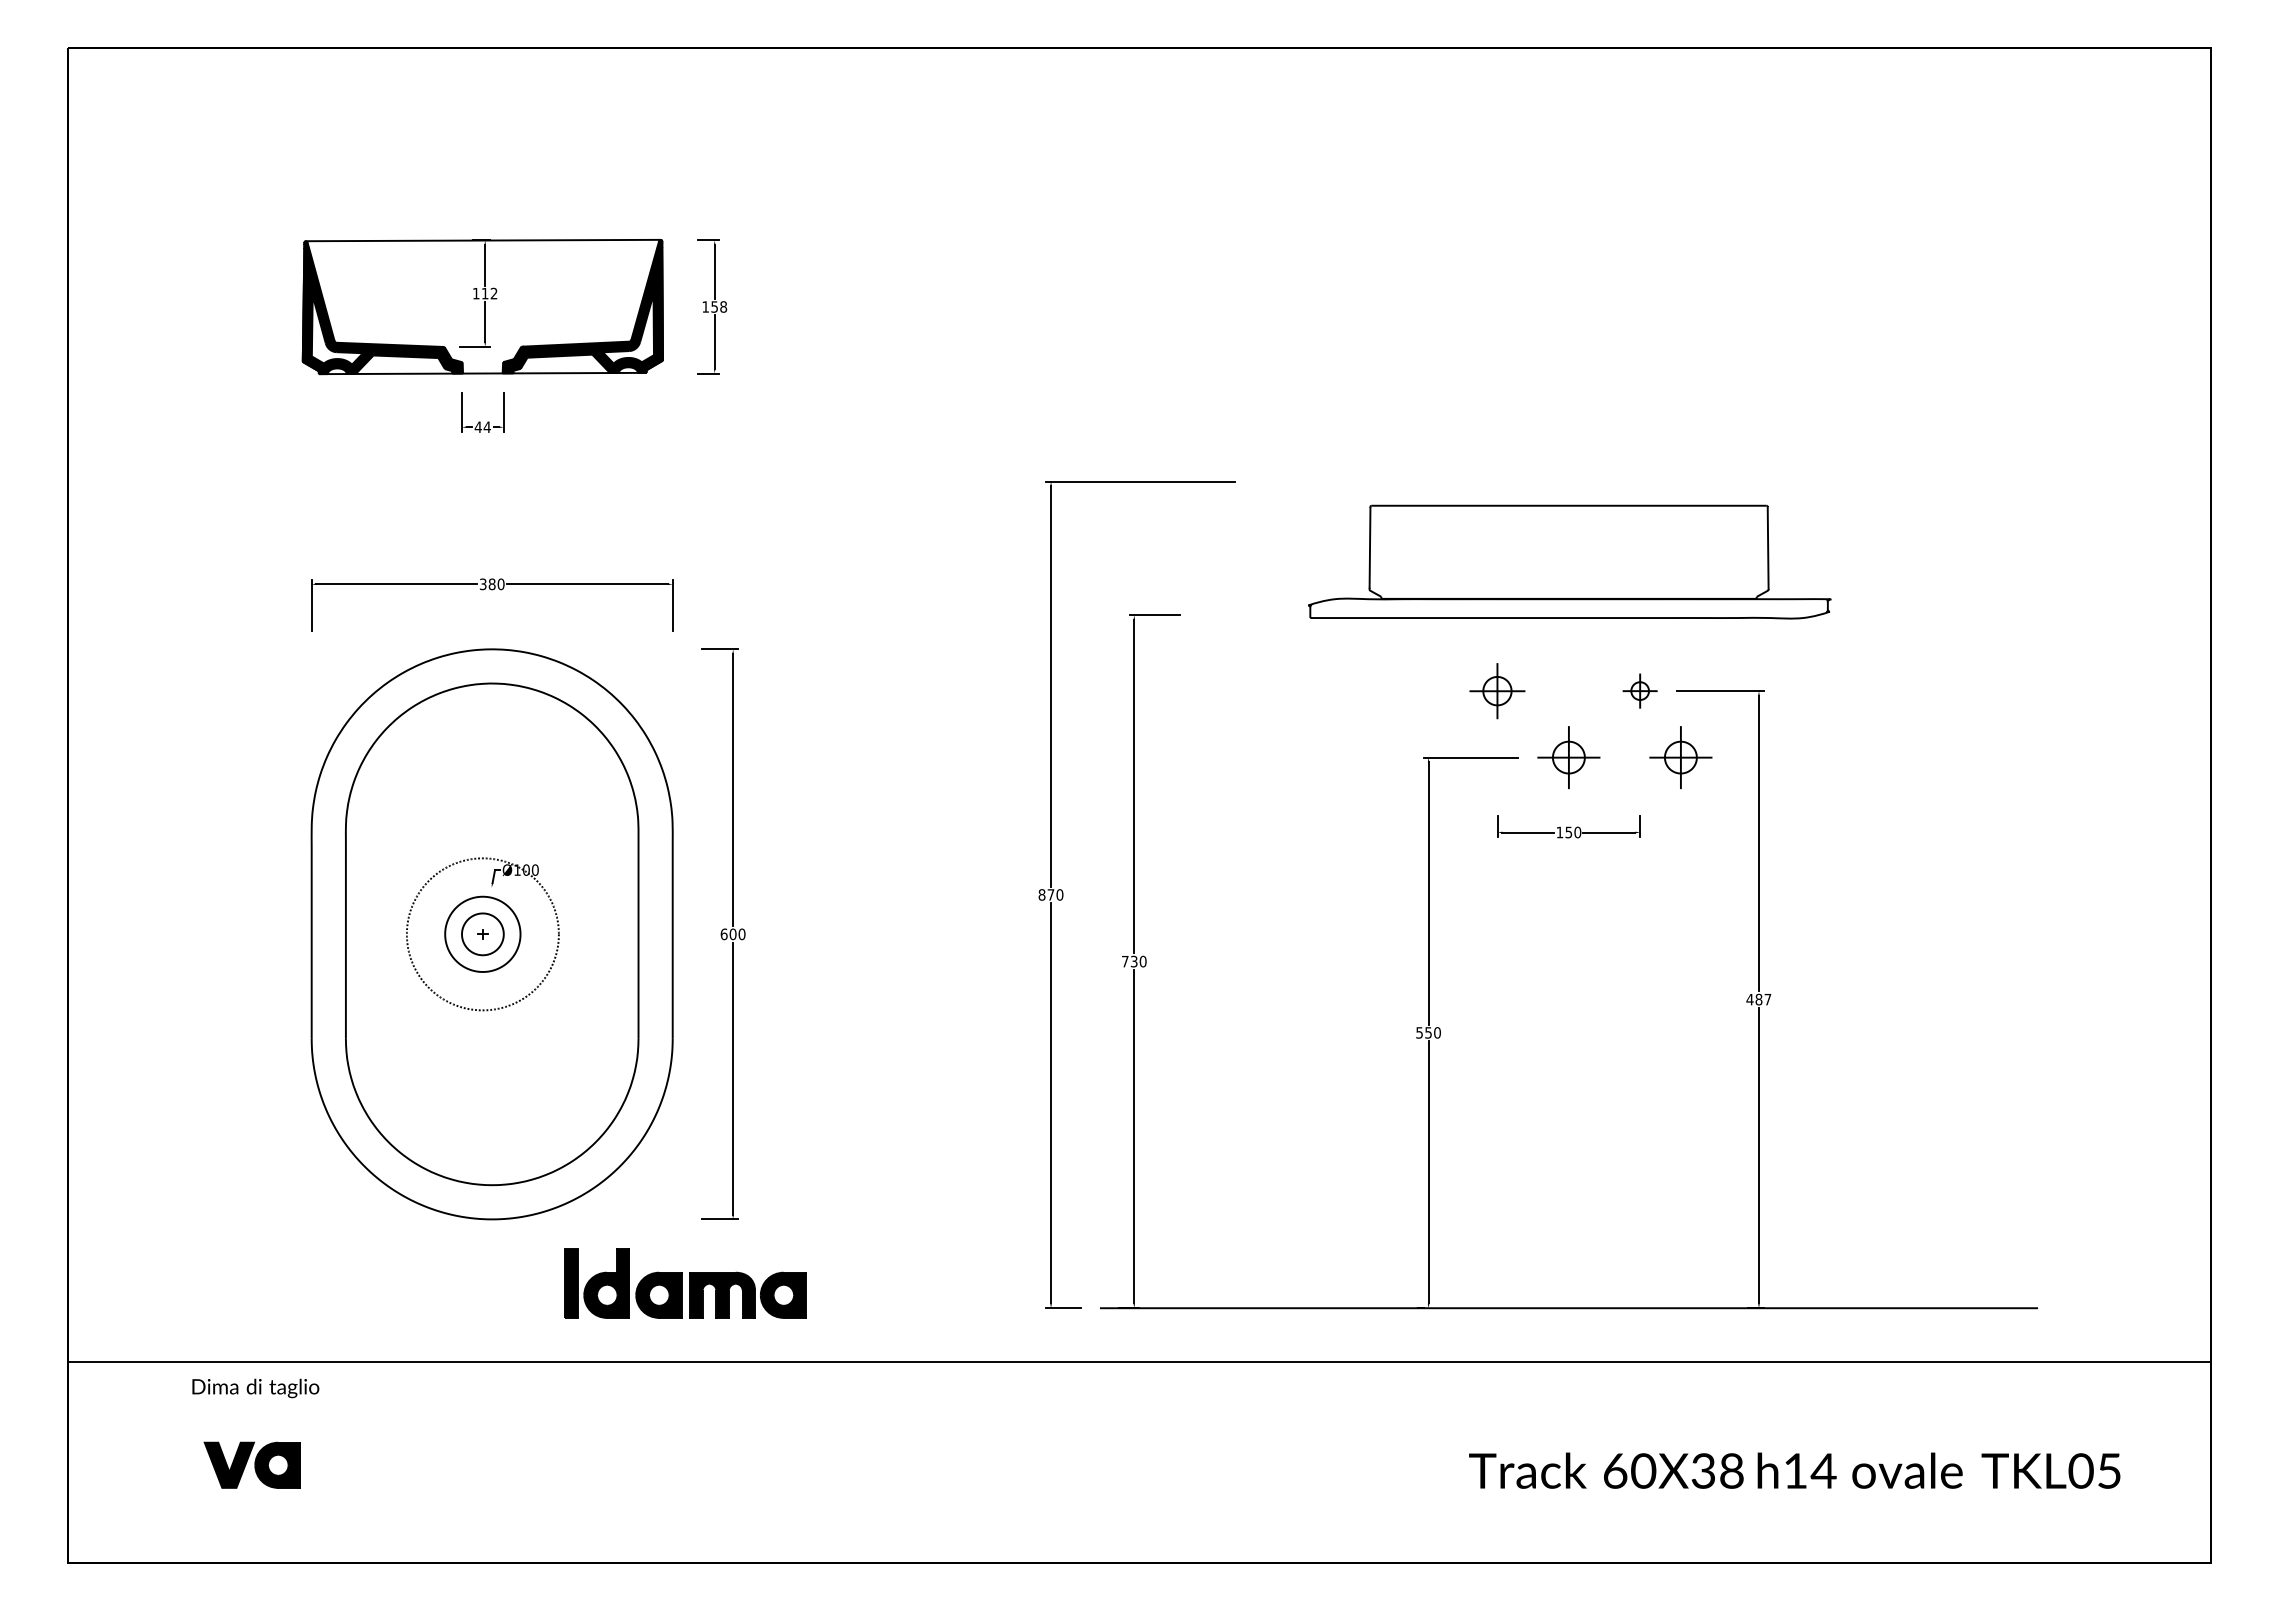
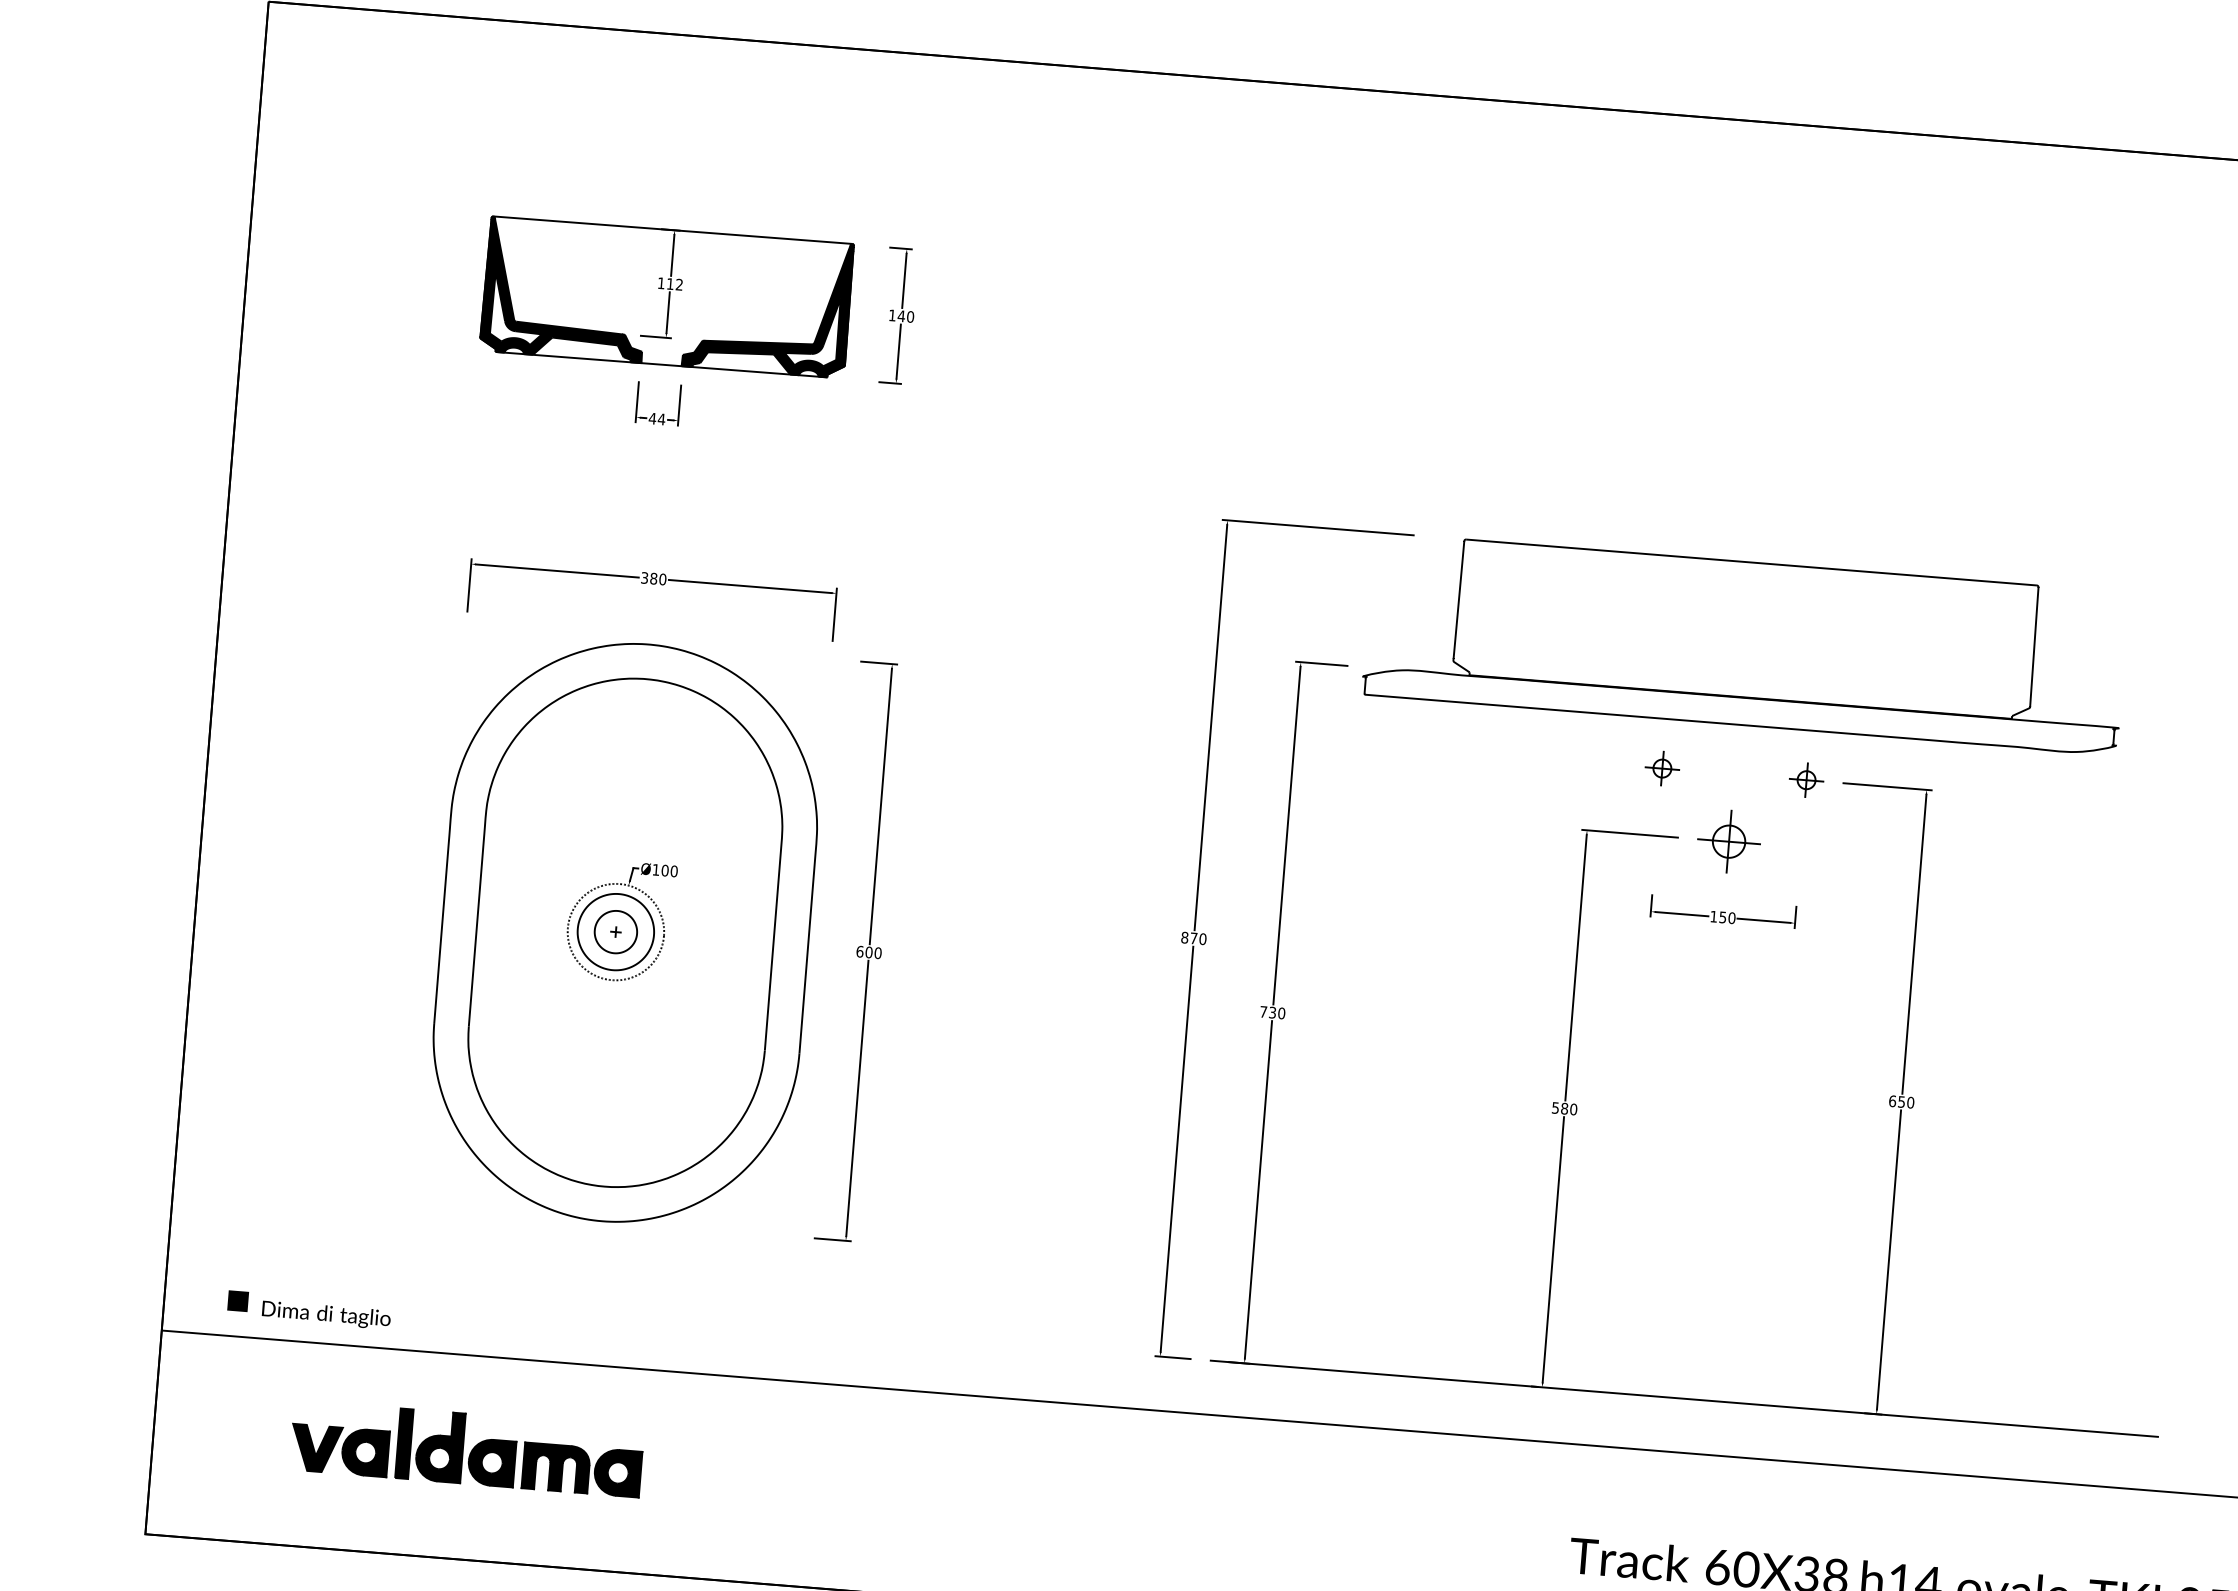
text: (719, 306) -> (906, 316), 158 -> 140
part: (1569, 561) -> (1745, 643), size x1.43
part: (1497, 690) -> (1662, 767), size x0.62
part: (1680, 757) -> (1841, 850), removed
circle: (482, 933) -> (615, 931), size x0.62
text: (1758, 999) -> (1901, 1101), 487 -> 650
text: (1428, 1032) -> (1564, 1108), 550 -> 580
part: (685, 1283) -> (519, 1452), moved
fill: (140, 1326) -> (237, 1300), added
text: (255, 1388) -> (326, 1315), moved

